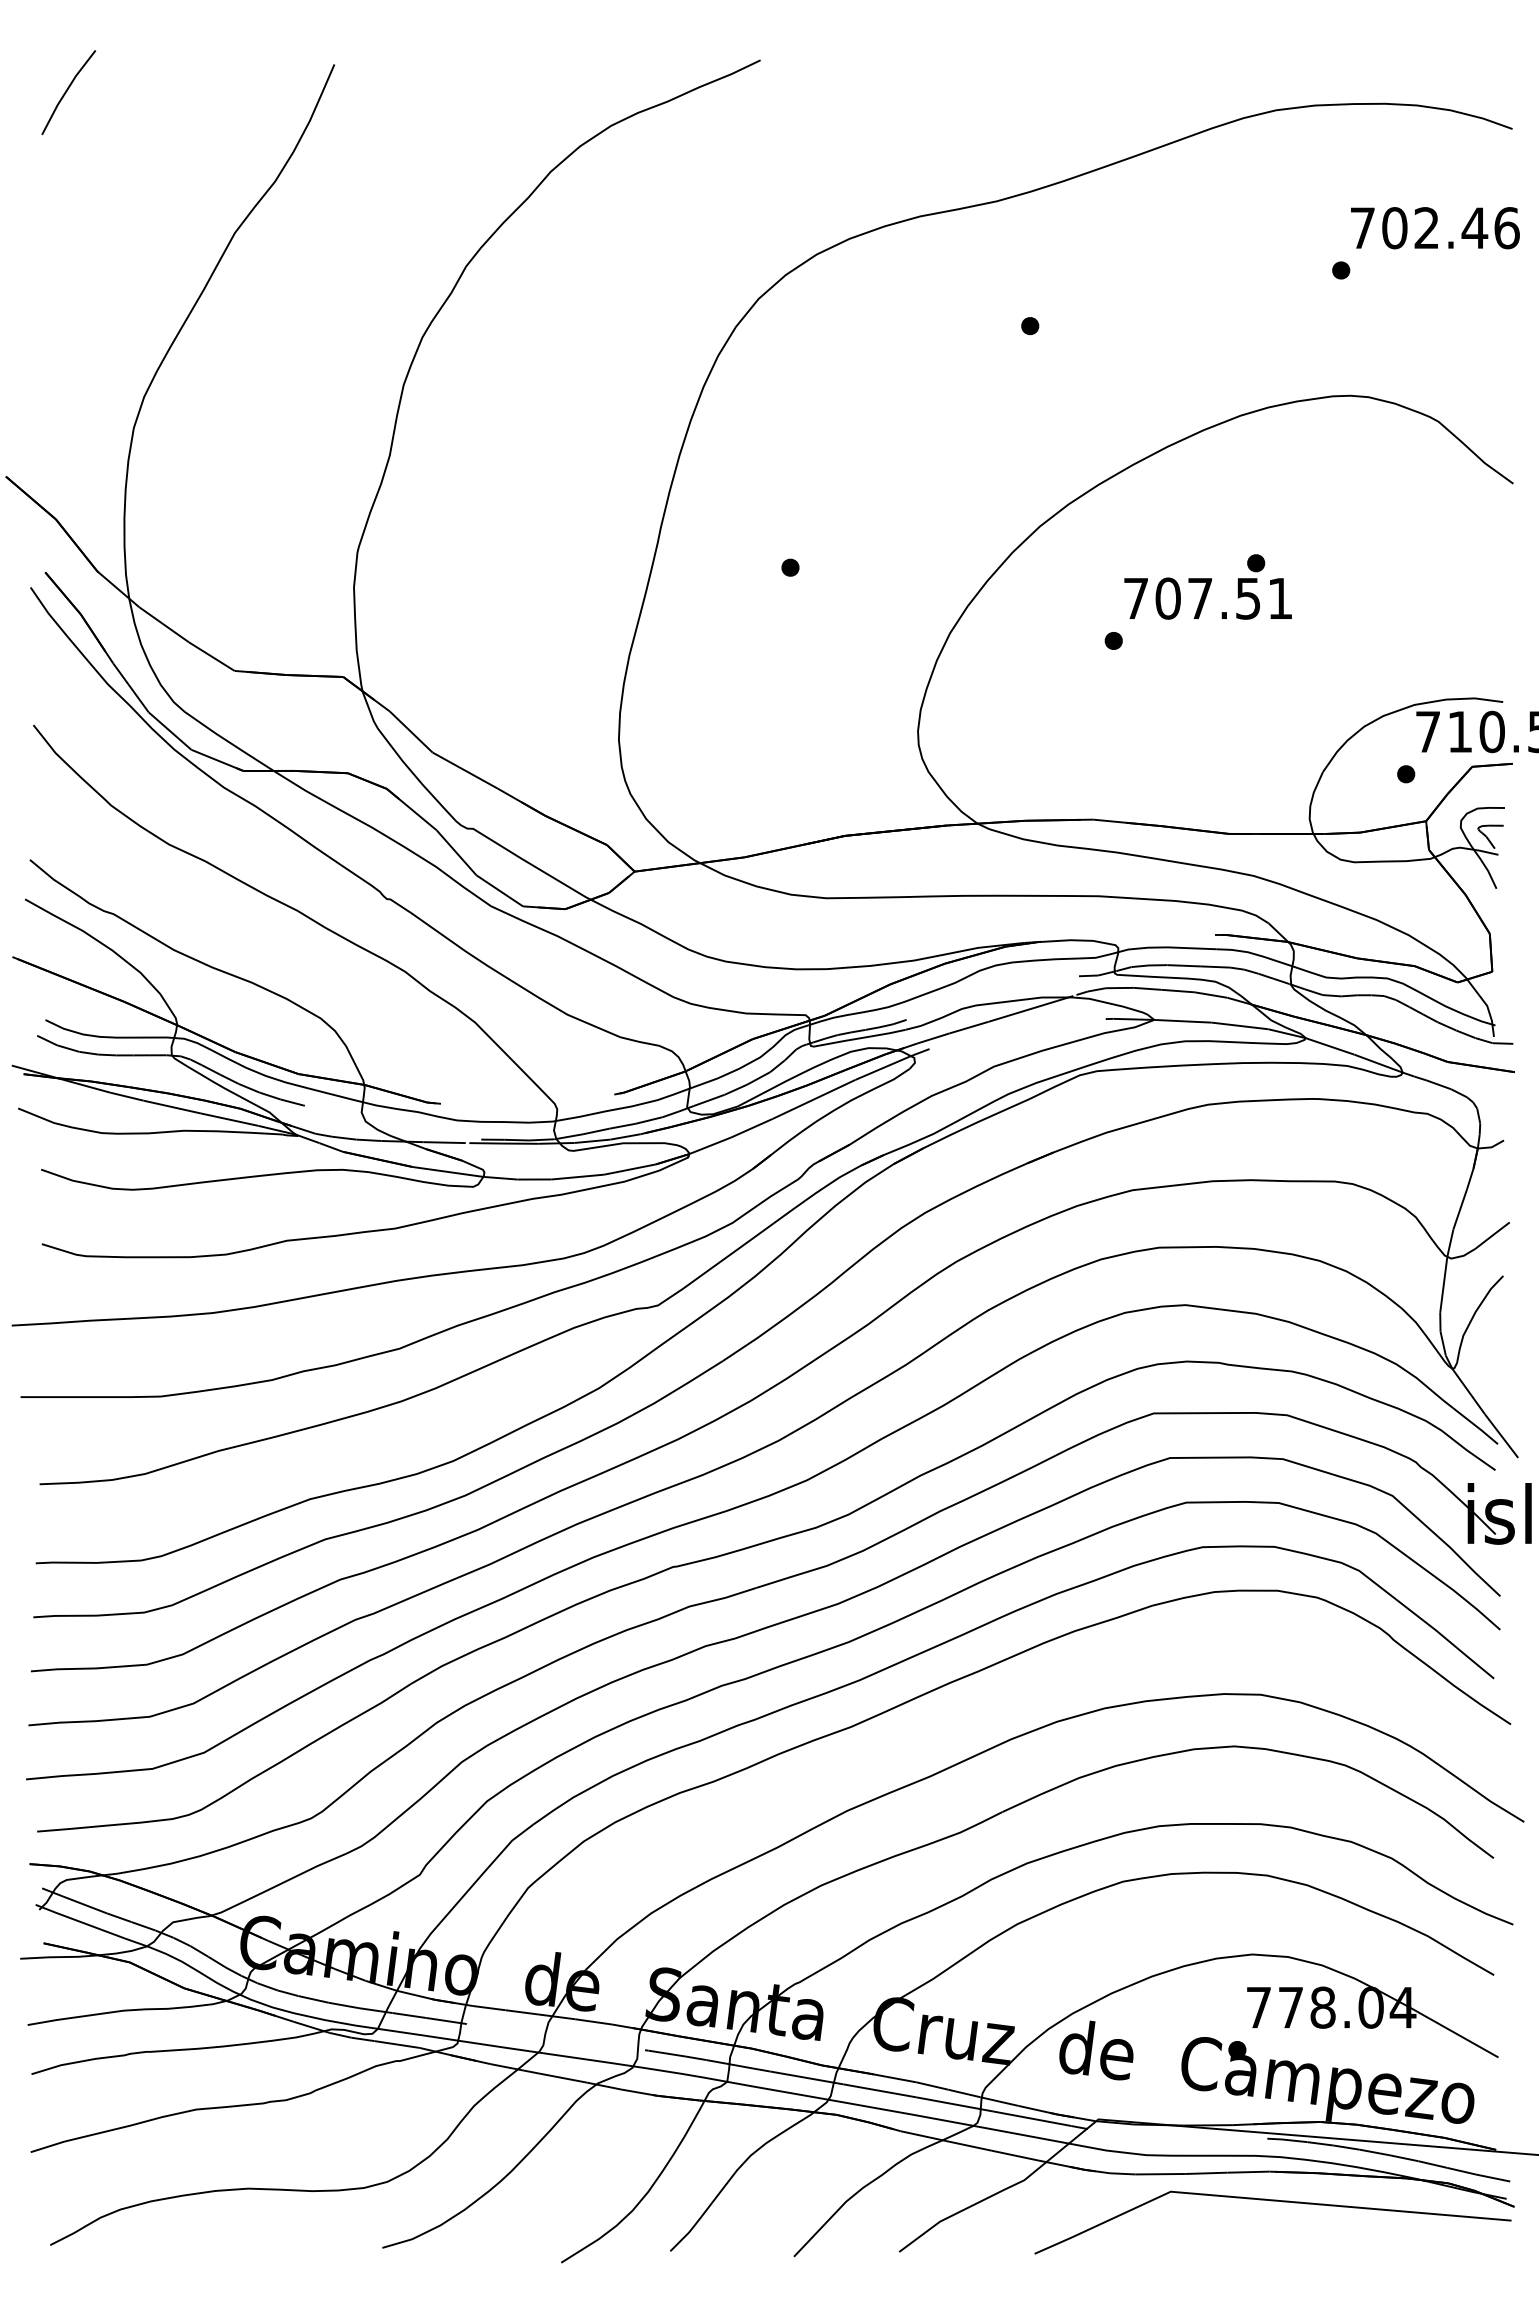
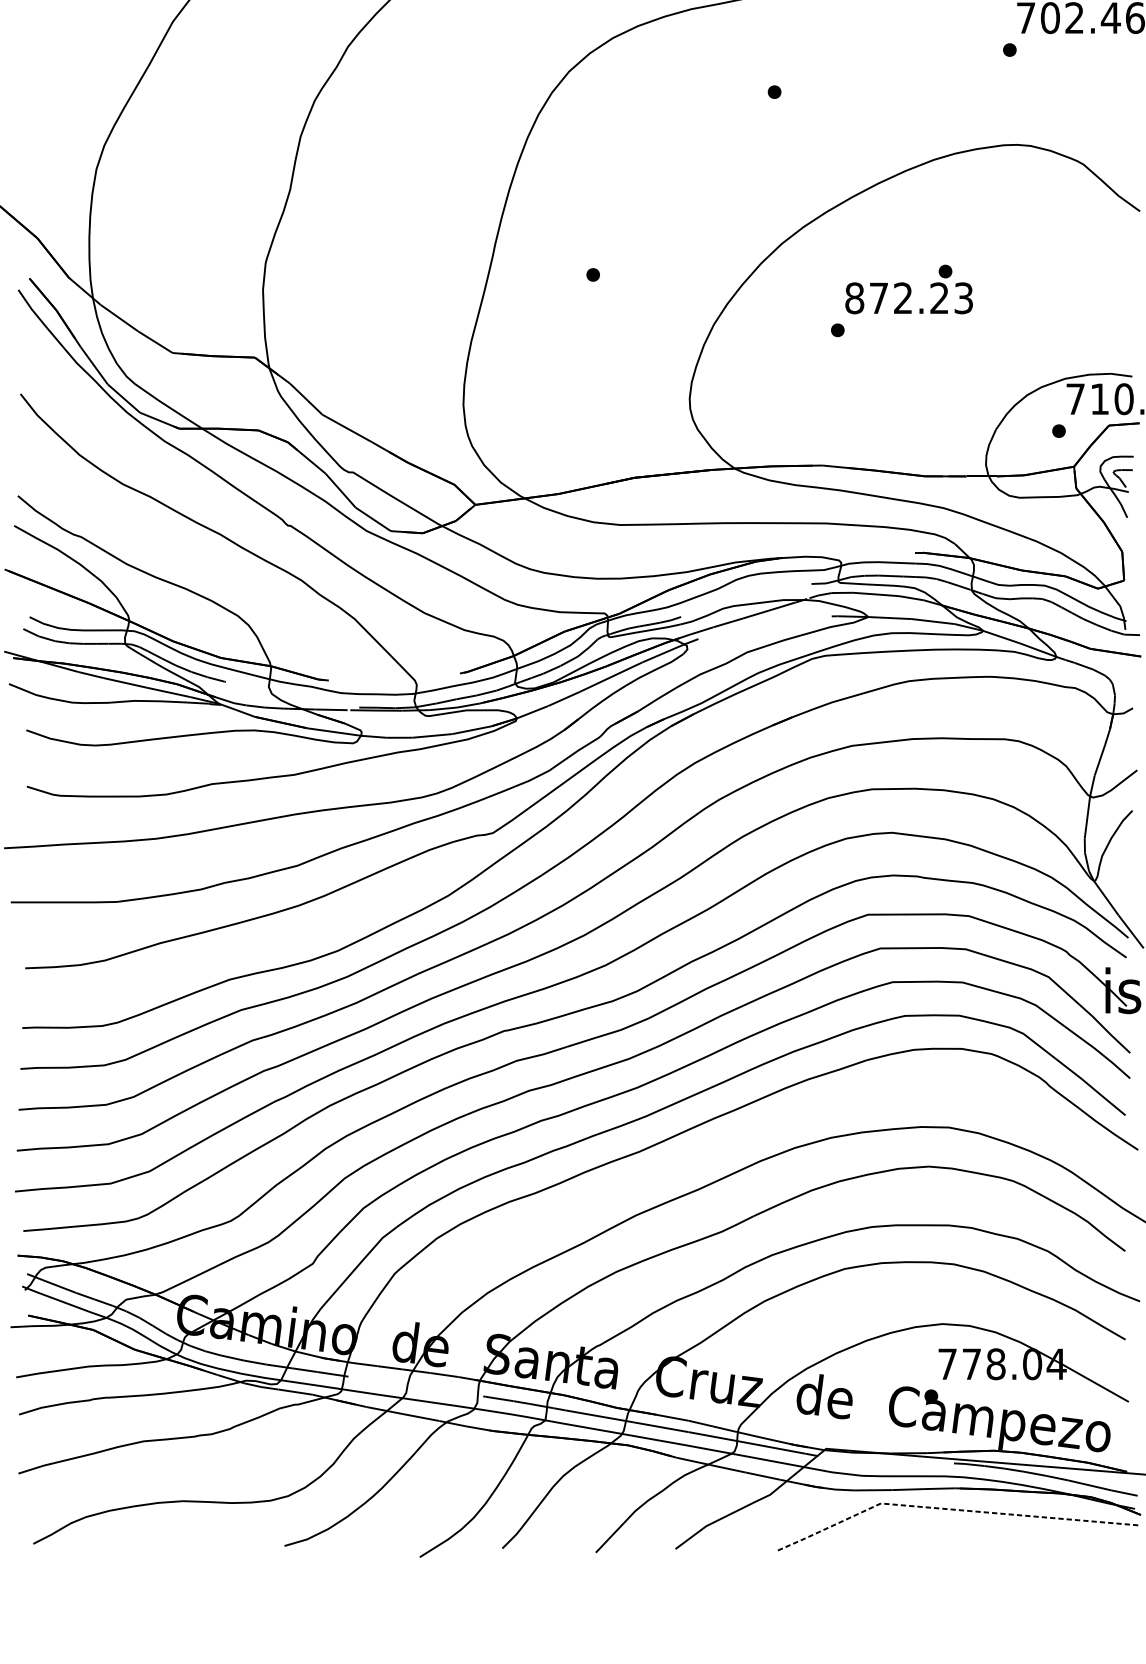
text: (1207, 598) -> (908, 298), 707.51 -> 872.23
line: (1265, 2199) -> (952, 1509), solid -> dashed

